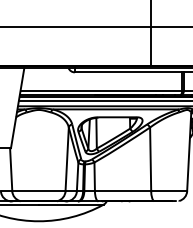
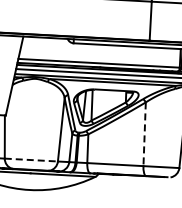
line: (150, 159) -> (144, 134), solid -> dashed
line: (38, 191) -> (30, 160), solid -> dashed

